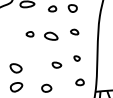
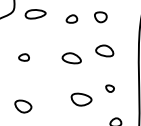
part: (74, 31) -> (104, 50), size x1.6
part: (29, 34) -> (23, 57), moved
part: (56, 64) -> (81, 98), size x1.6

